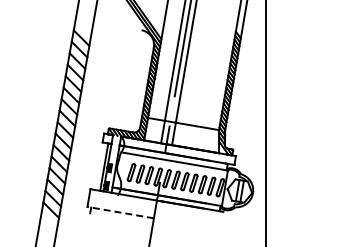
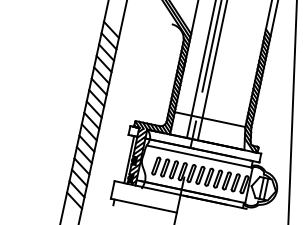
hatch: (112, 163) -> (137, 156), added
line: (120, 212) -> (143, 205), dashed -> solid

